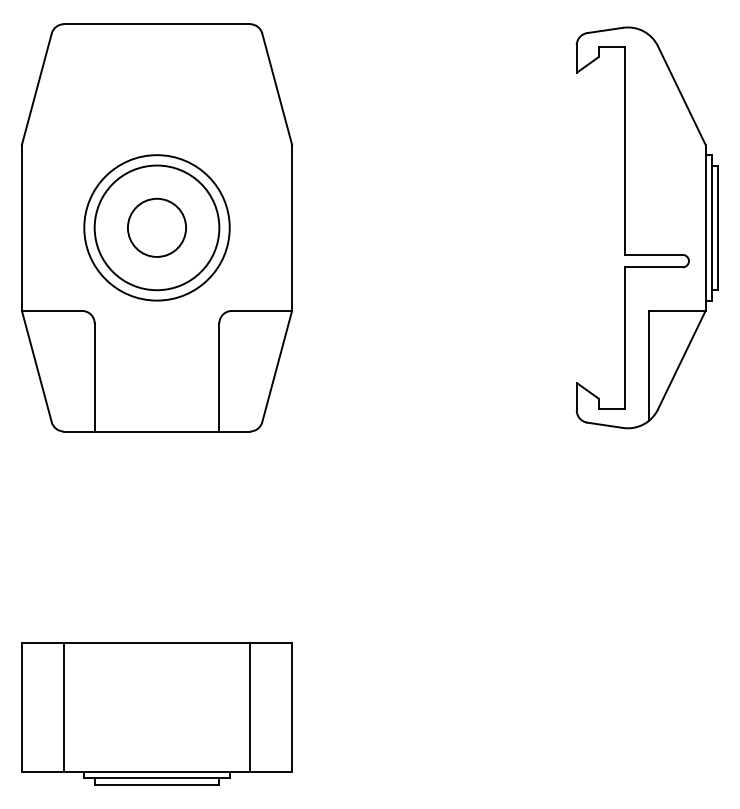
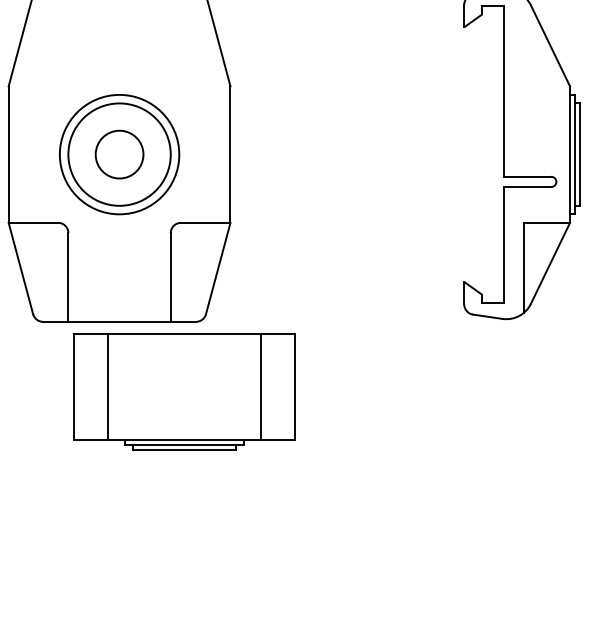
part: (156, 713) -> (184, 391), moved

